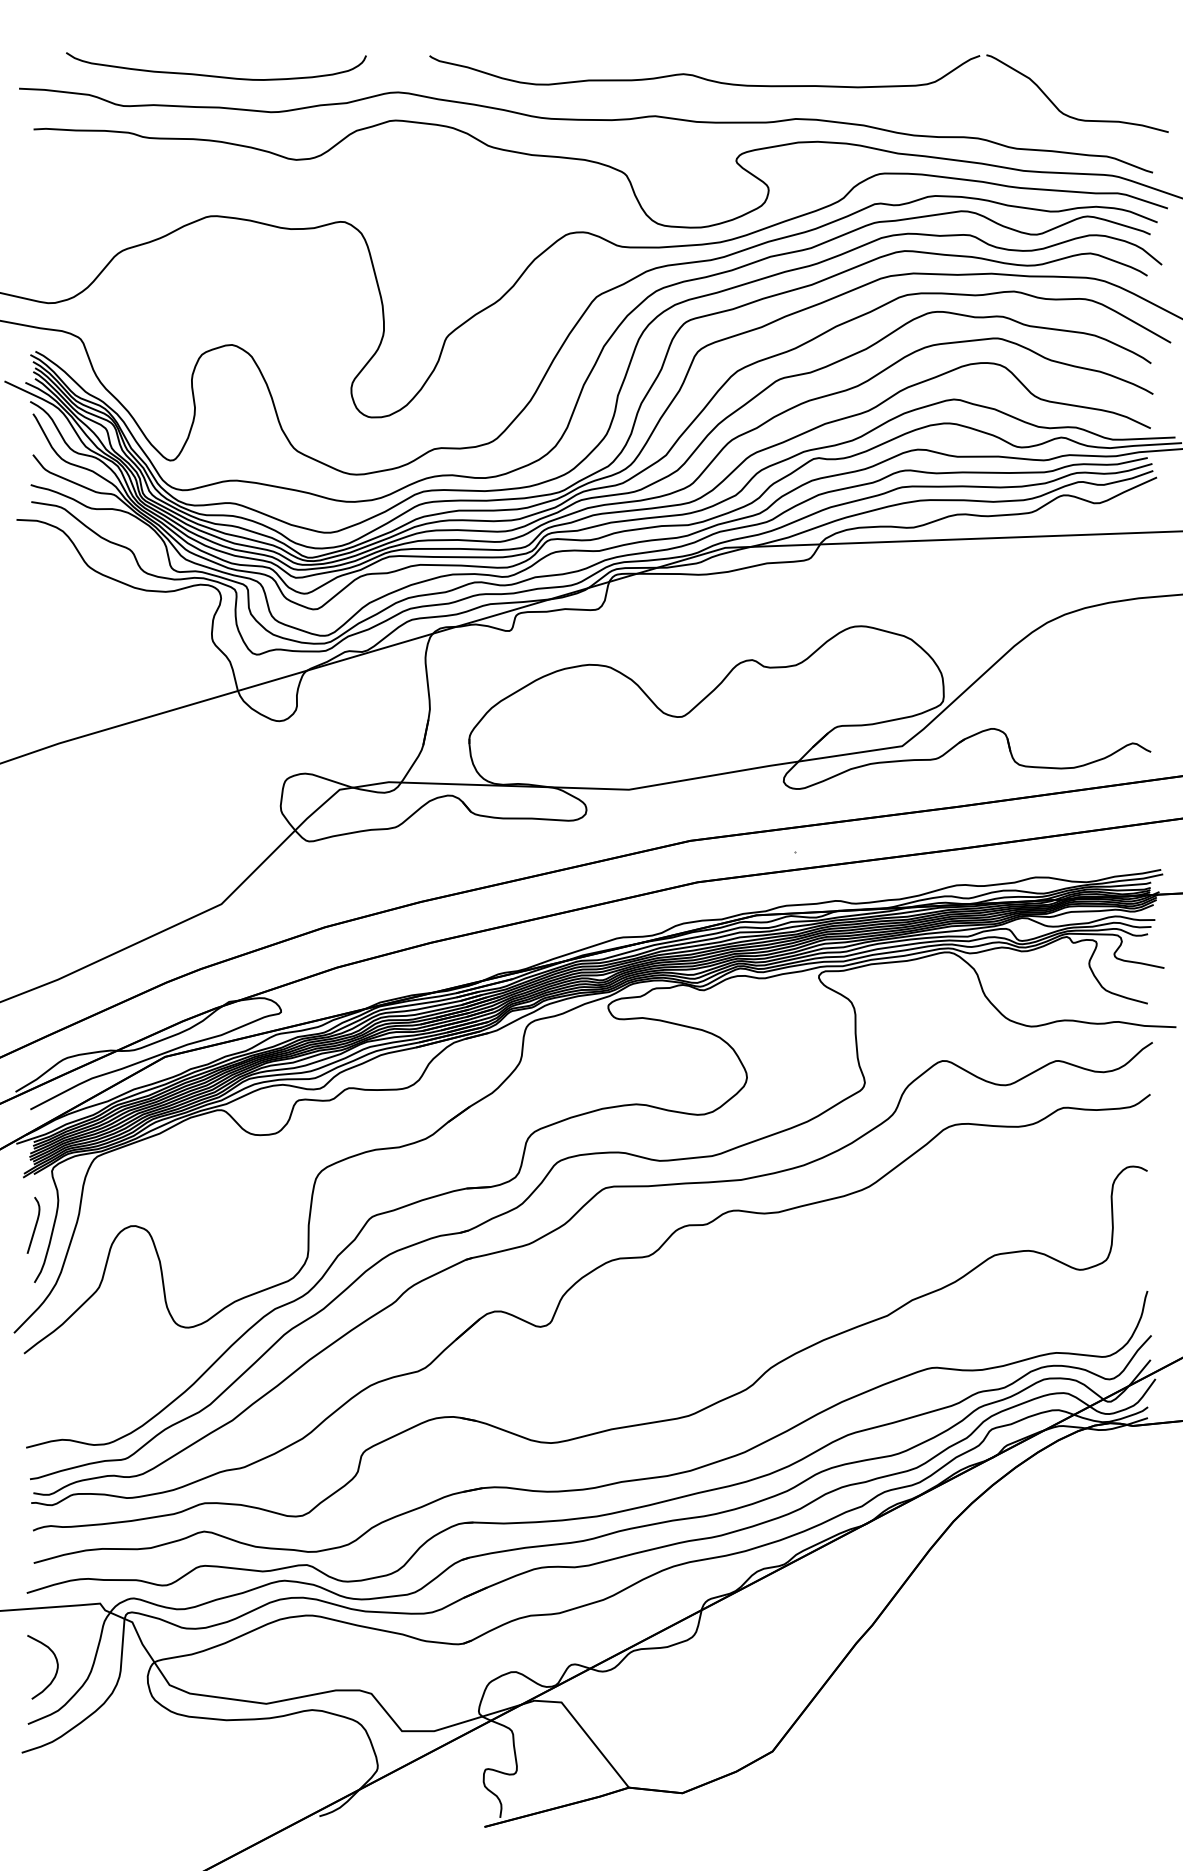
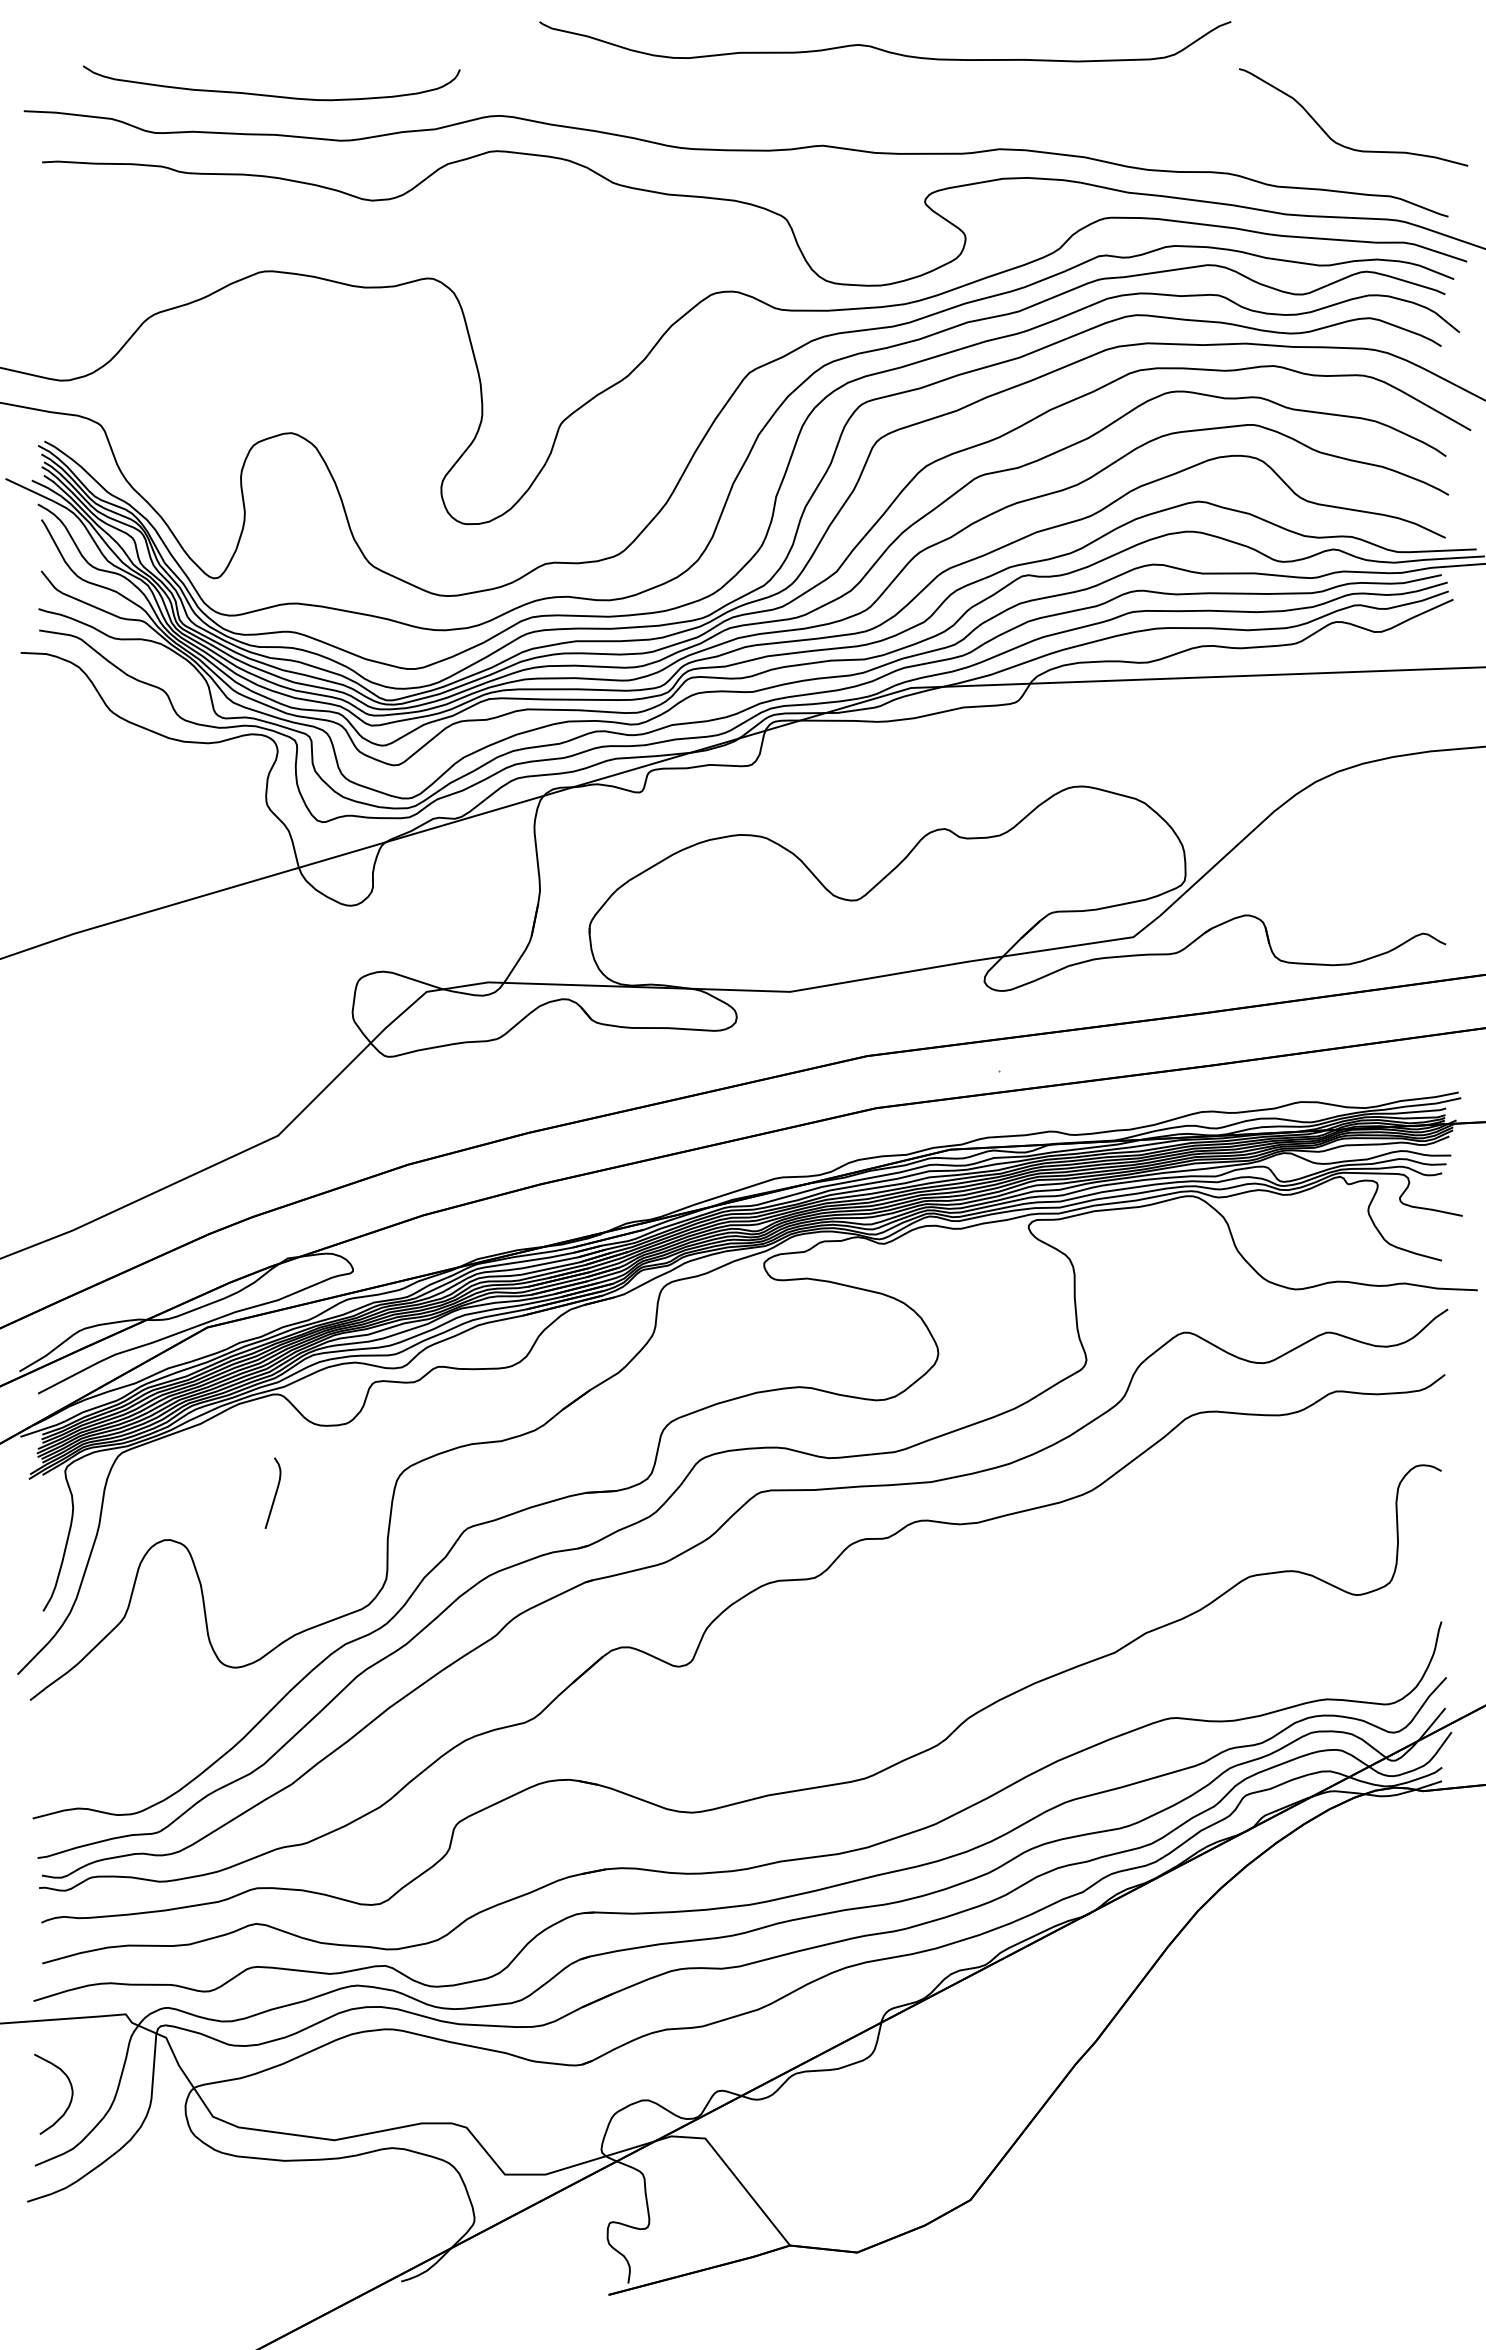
curve: (704, 77) -> (884, 49), moved
curve: (34, 1226) -> (274, 1494), moved

